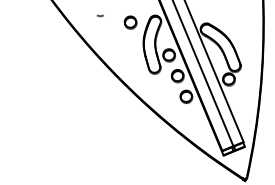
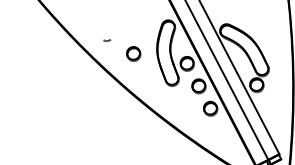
curve: (99, 15) -> (106, 40), moved
part: (130, 22) -> (133, 53), moved

